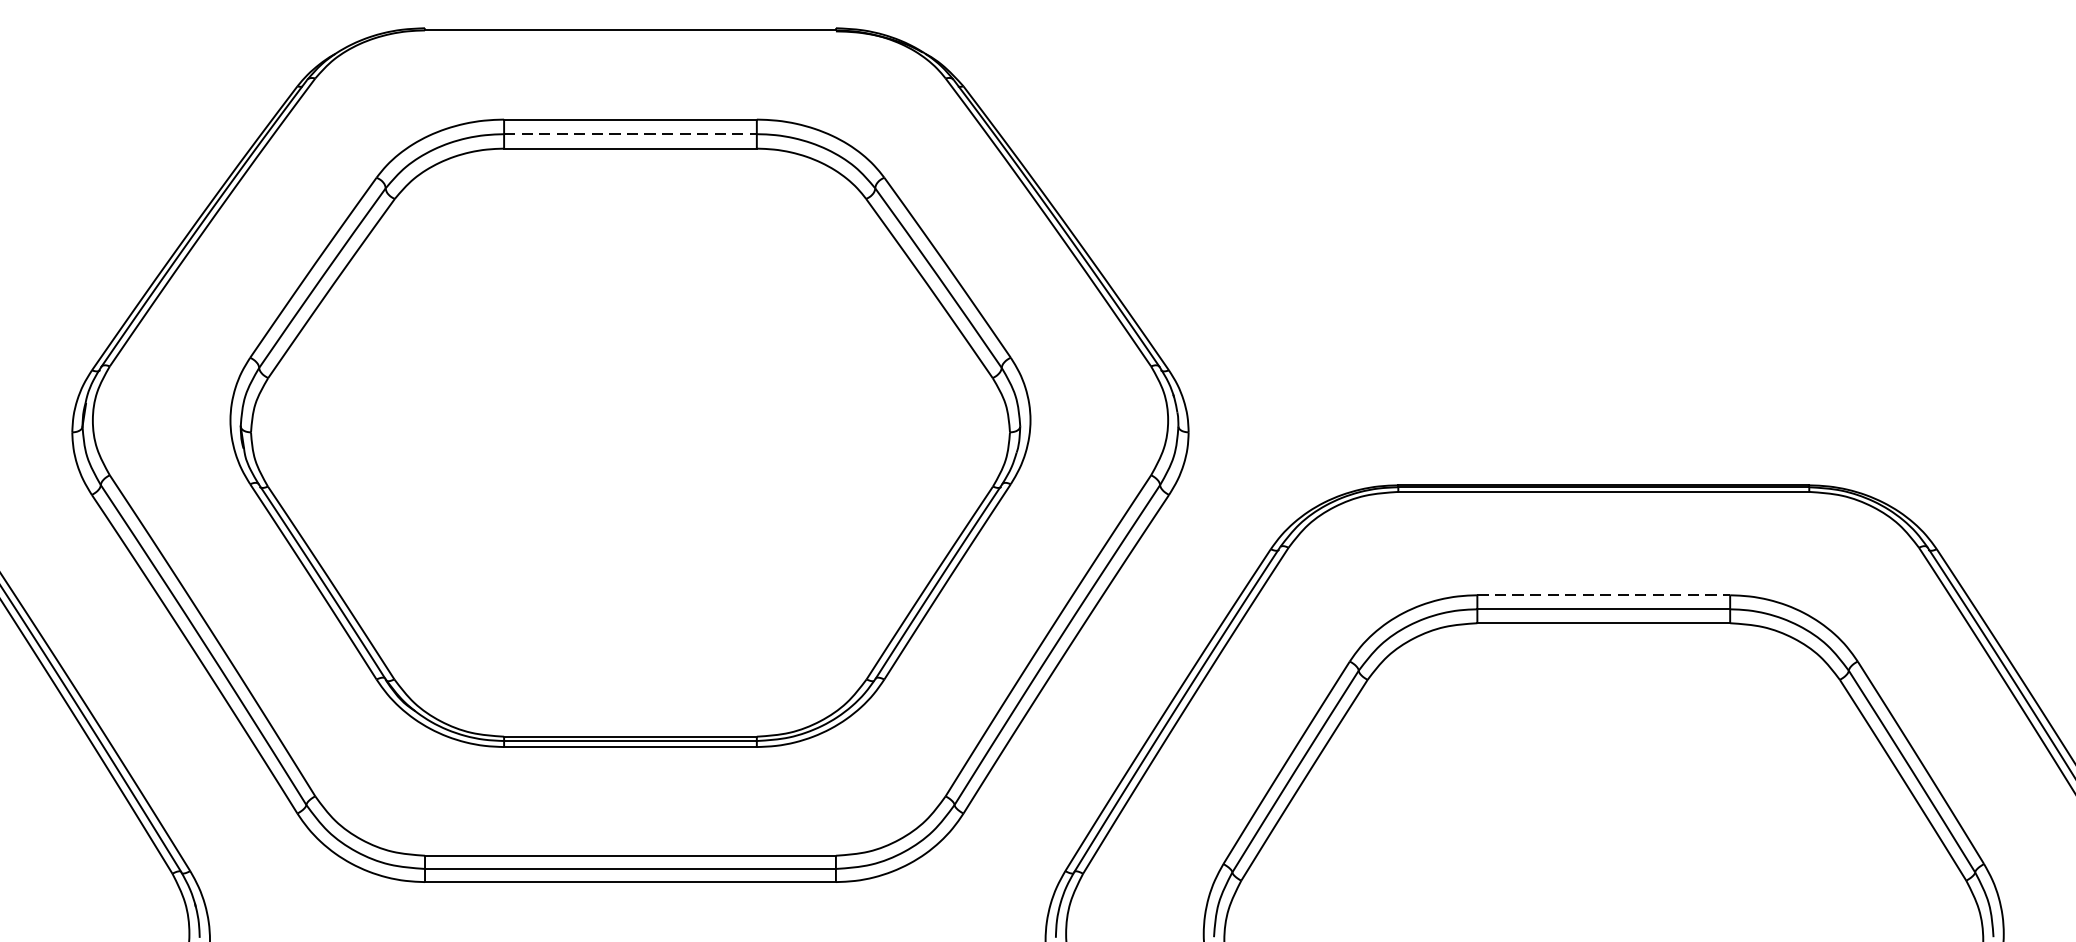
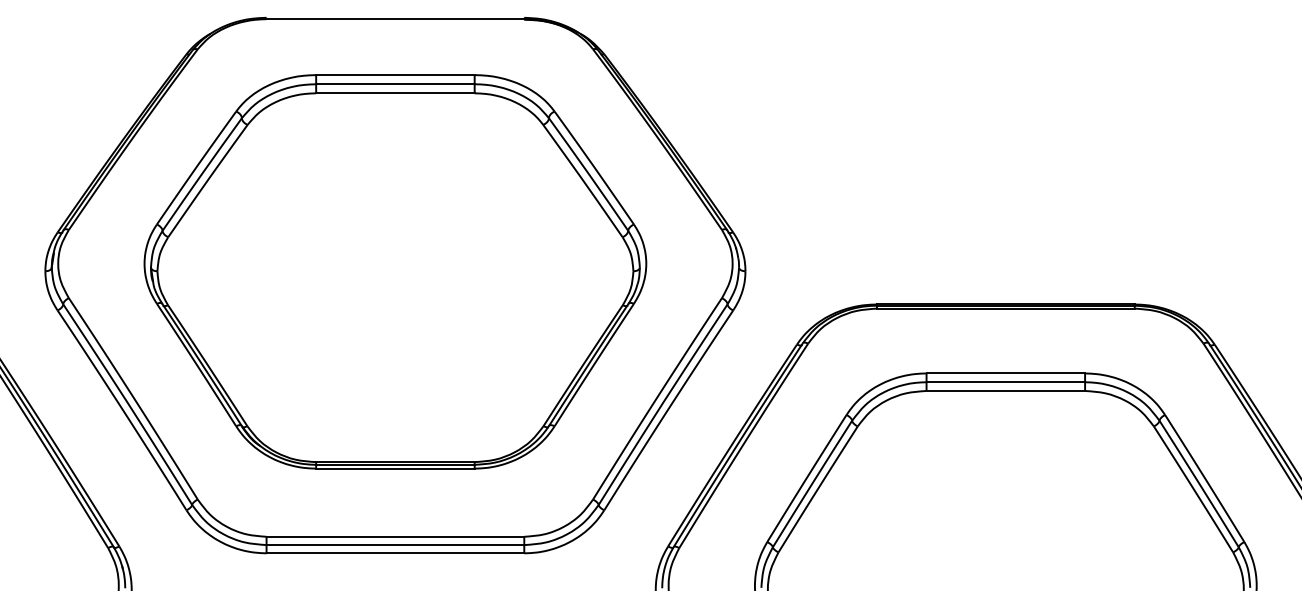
line: (630, 134) -> (395, 84), dashed -> solid
line: (1604, 595) -> (1006, 373), dashed -> solid

